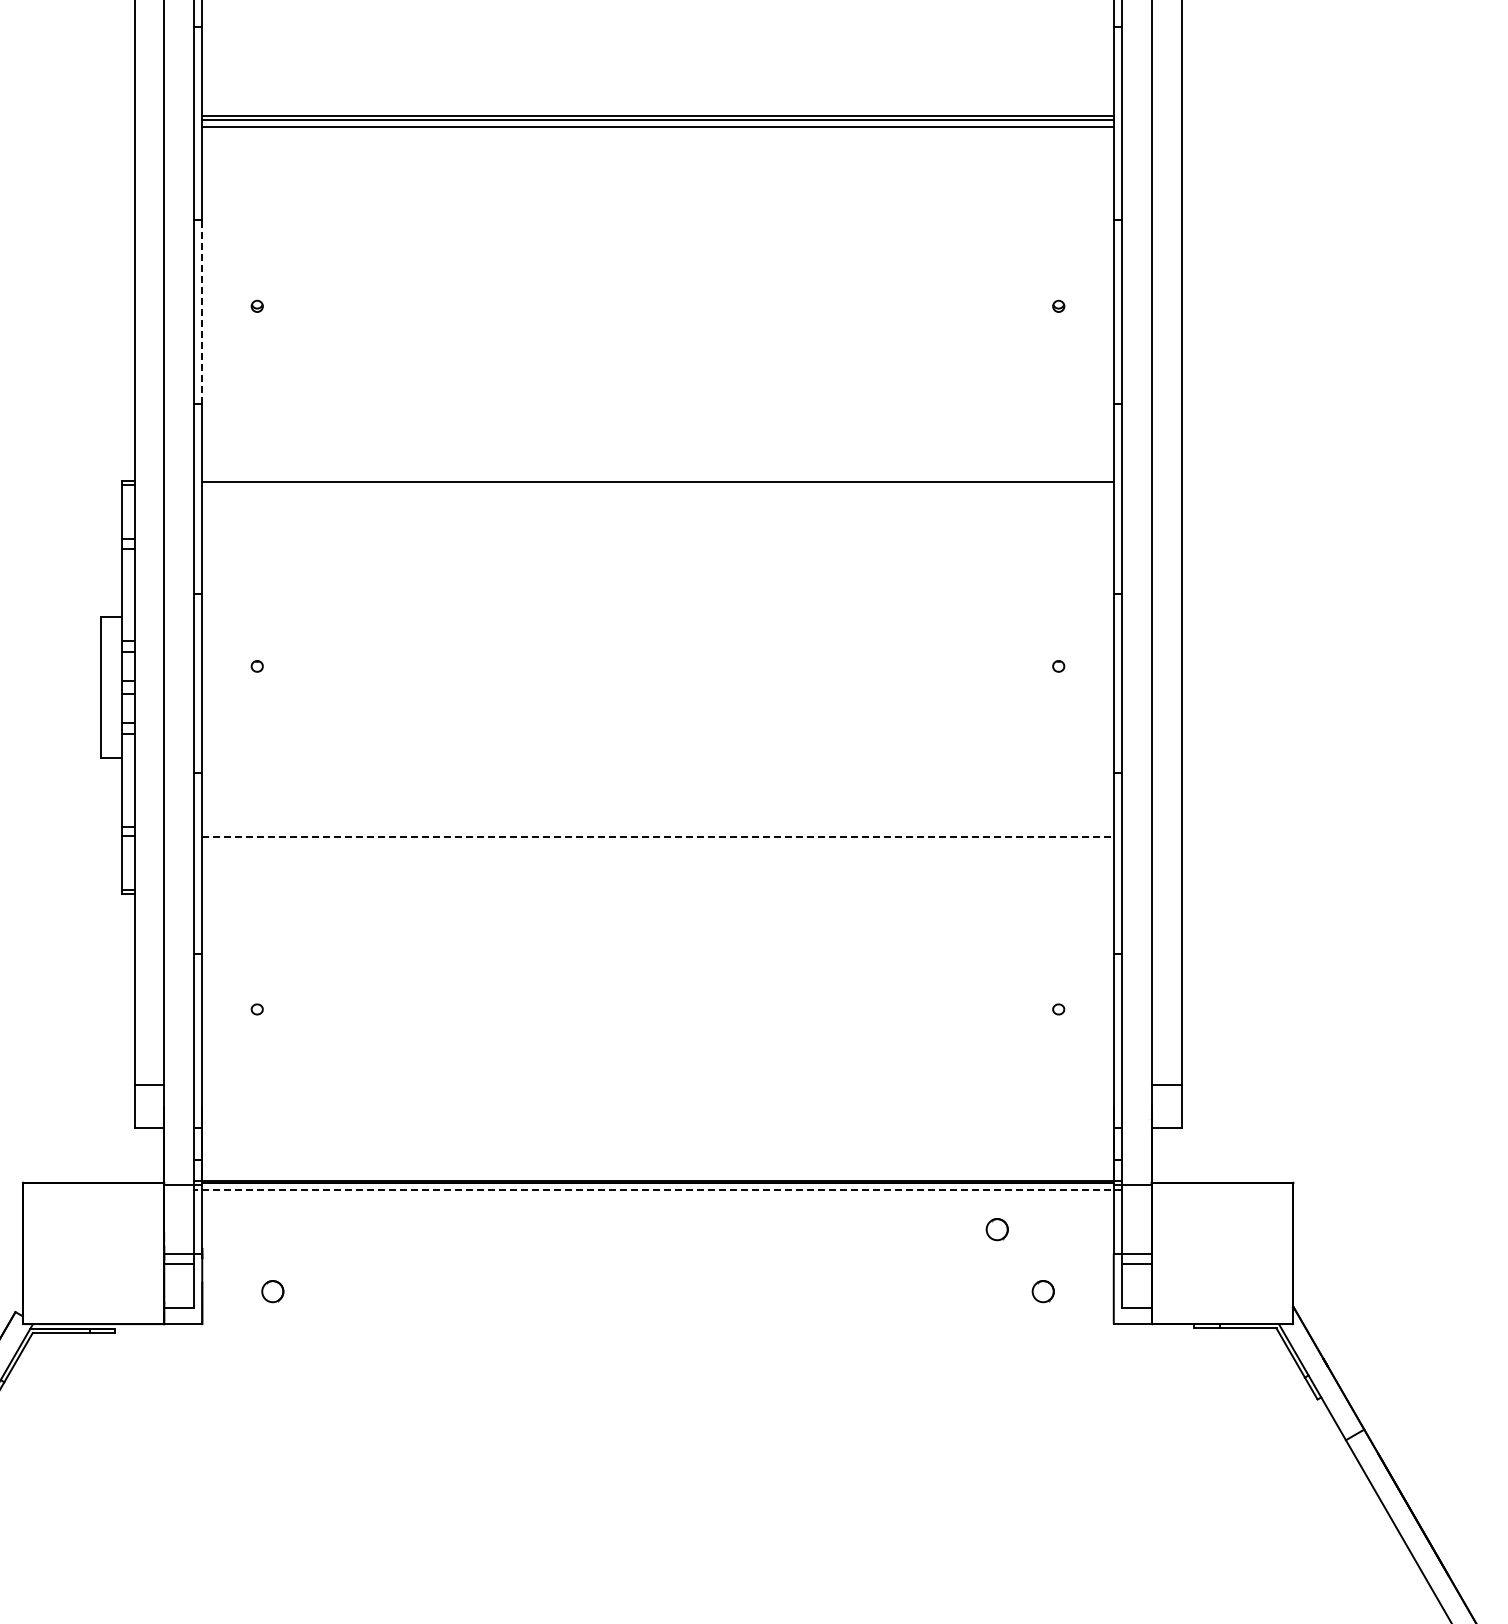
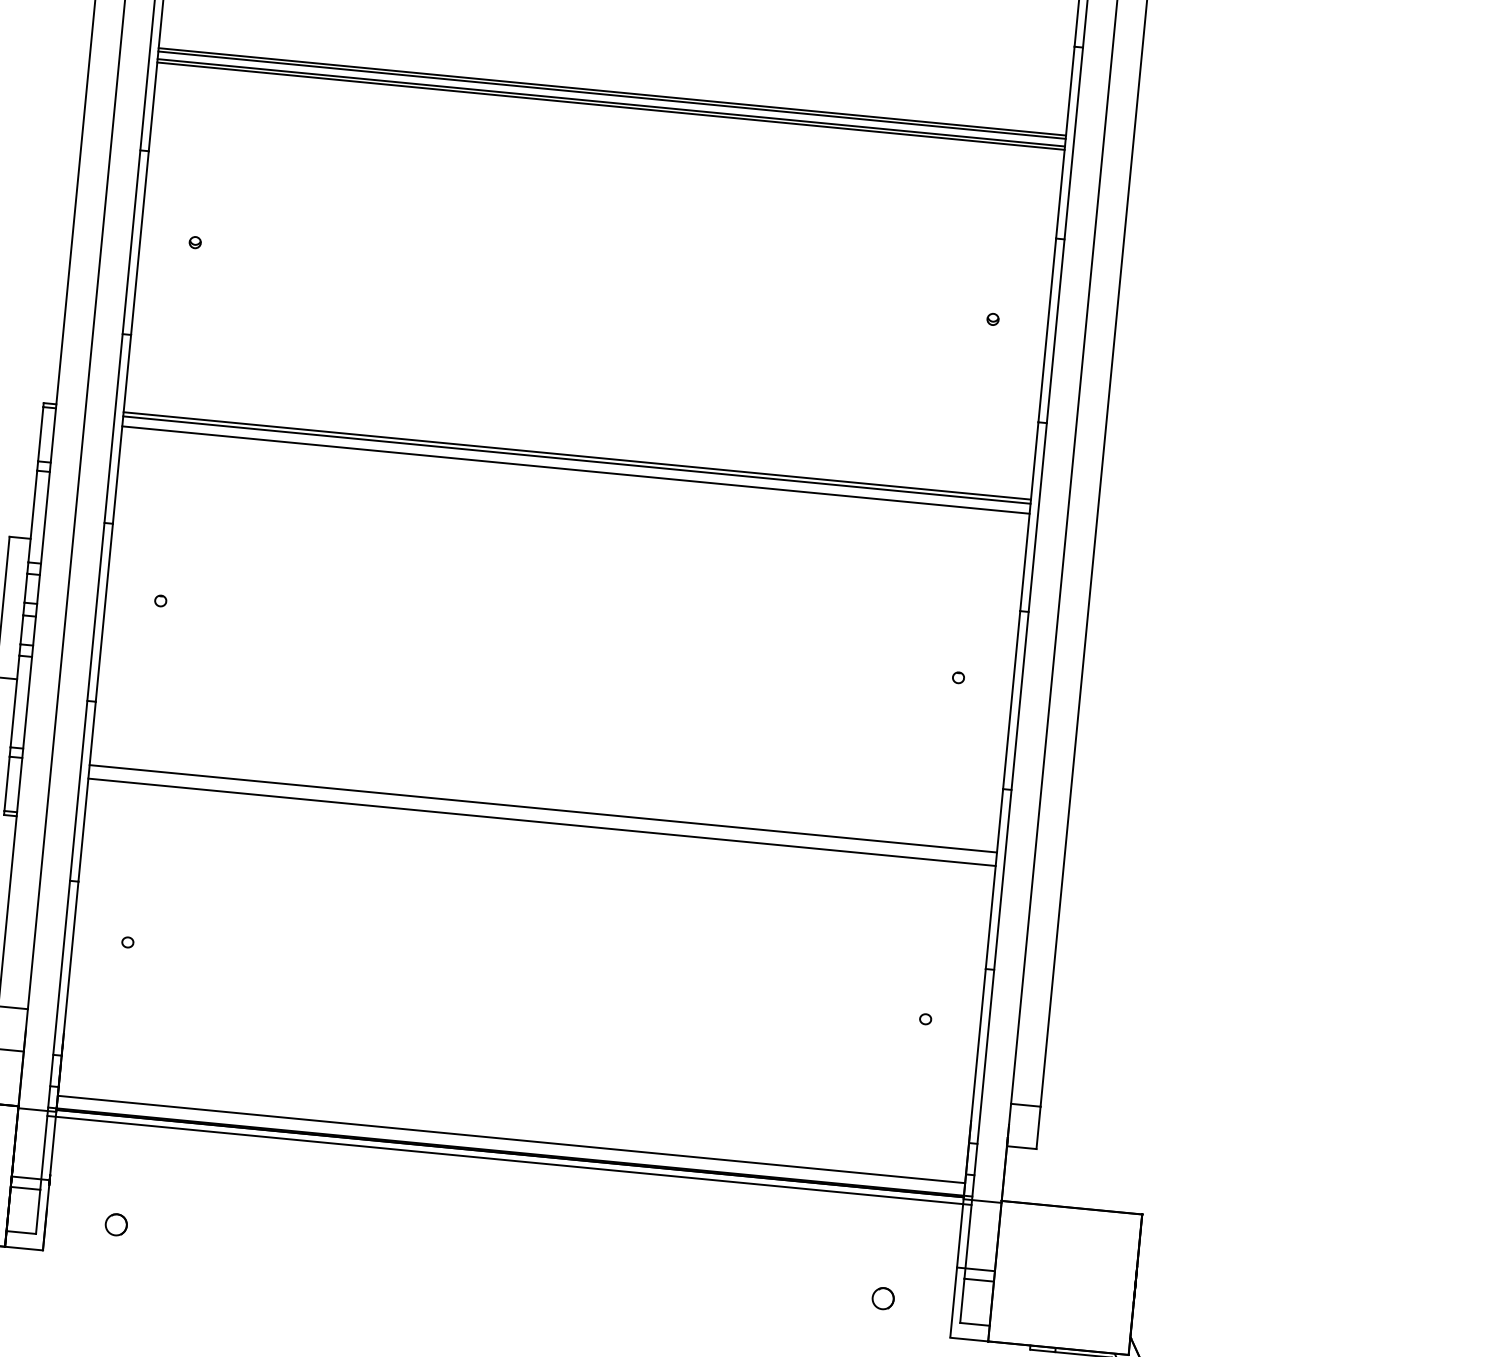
line: (657, 130) -> (610, 105), added
line: (202, 311) -> (140, 242), dashed -> solid
line: (657, 486) -> (576, 460), added
line: (657, 496) -> (575, 470), added
line: (658, 836) -> (543, 808), dashed -> solid
line: (657, 850) -> (541, 822), added
line: (657, 1168) -> (511, 1139), added
line: (657, 1189) -> (509, 1160), dashed -> solid
circle: (996, 1229) -> (842, 1232), removed

